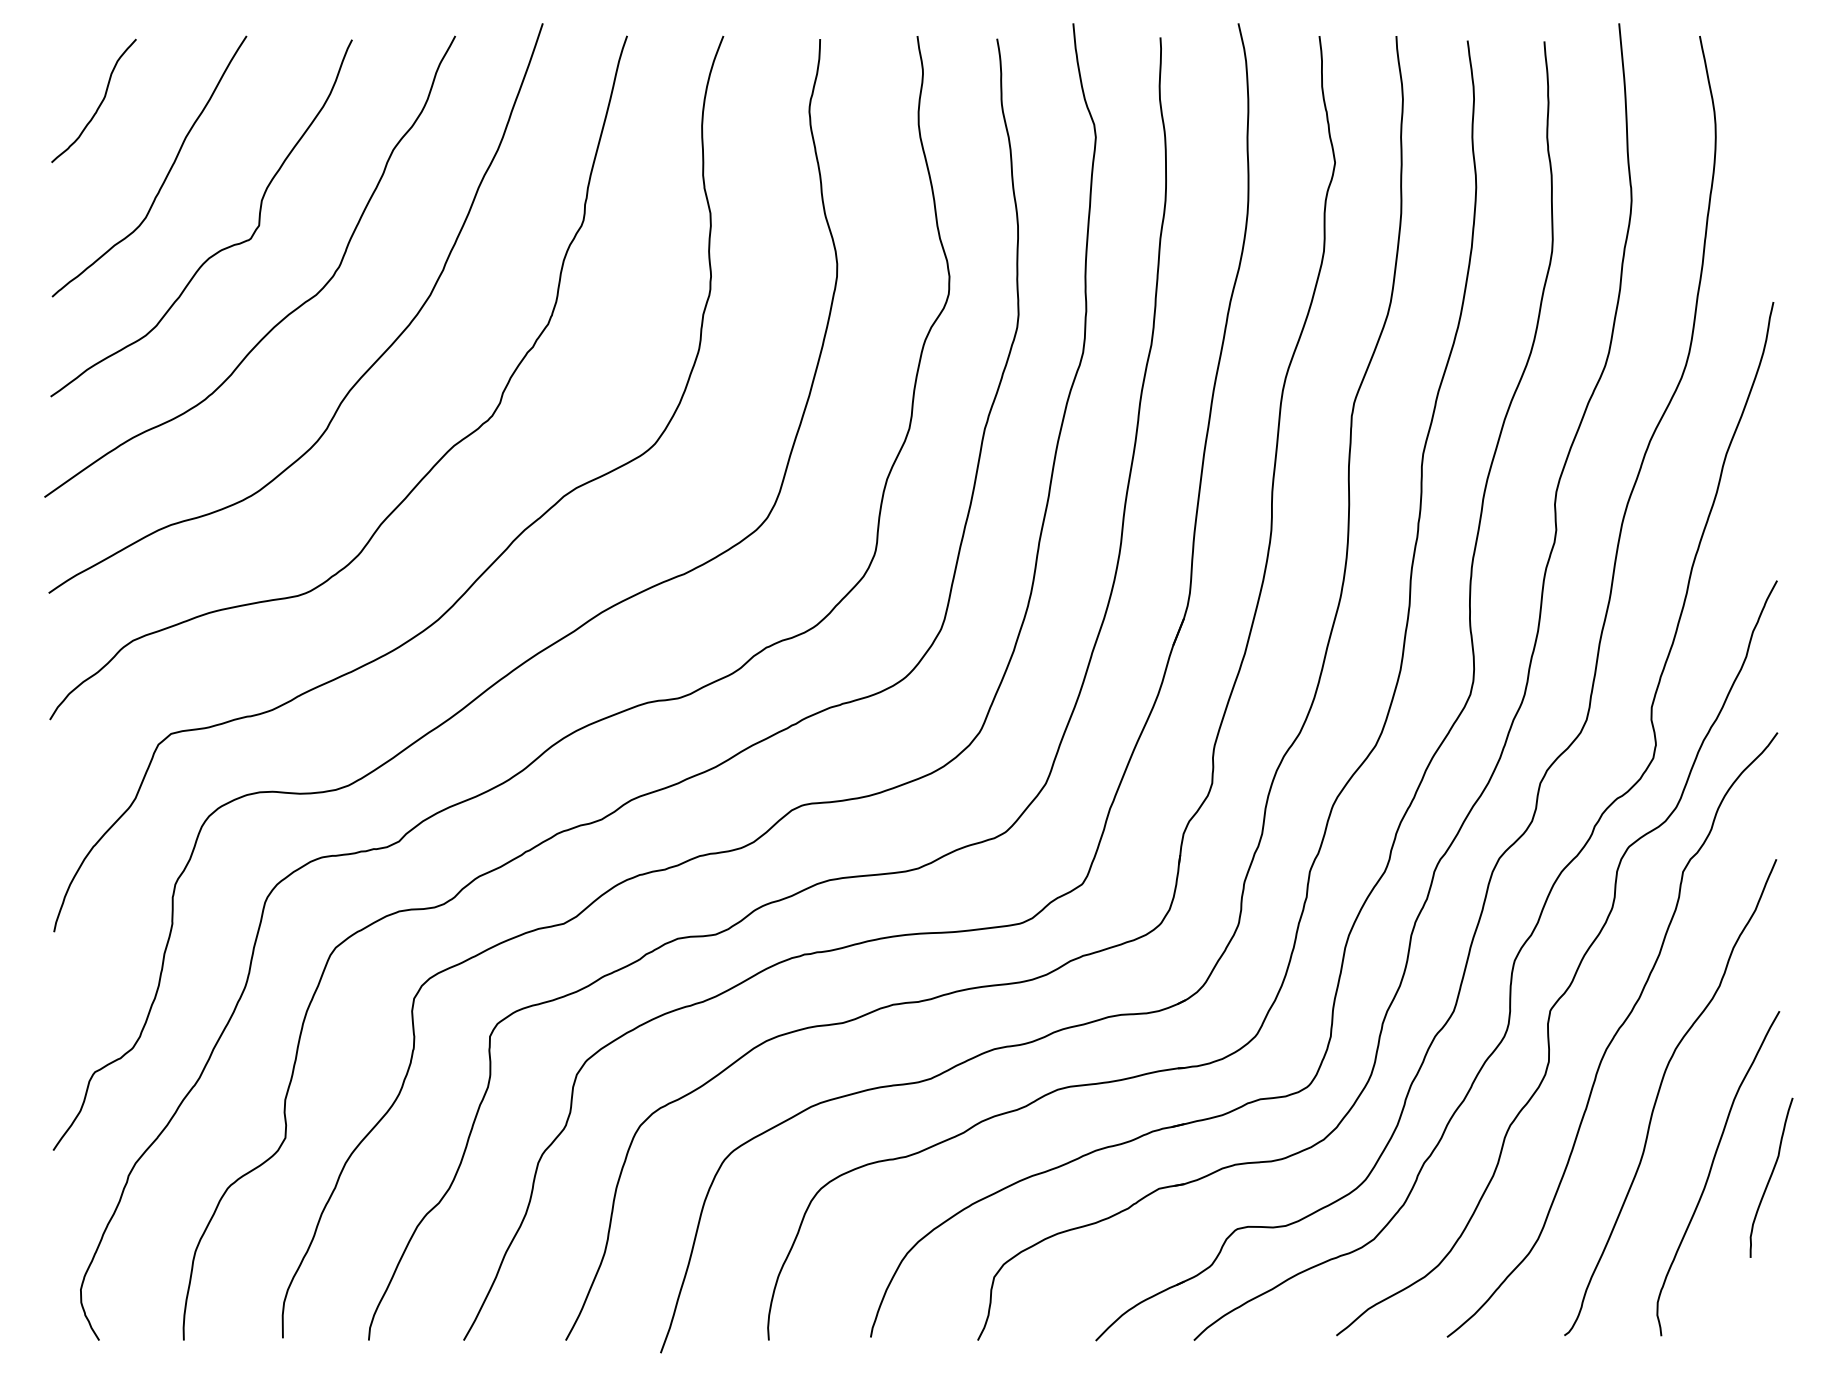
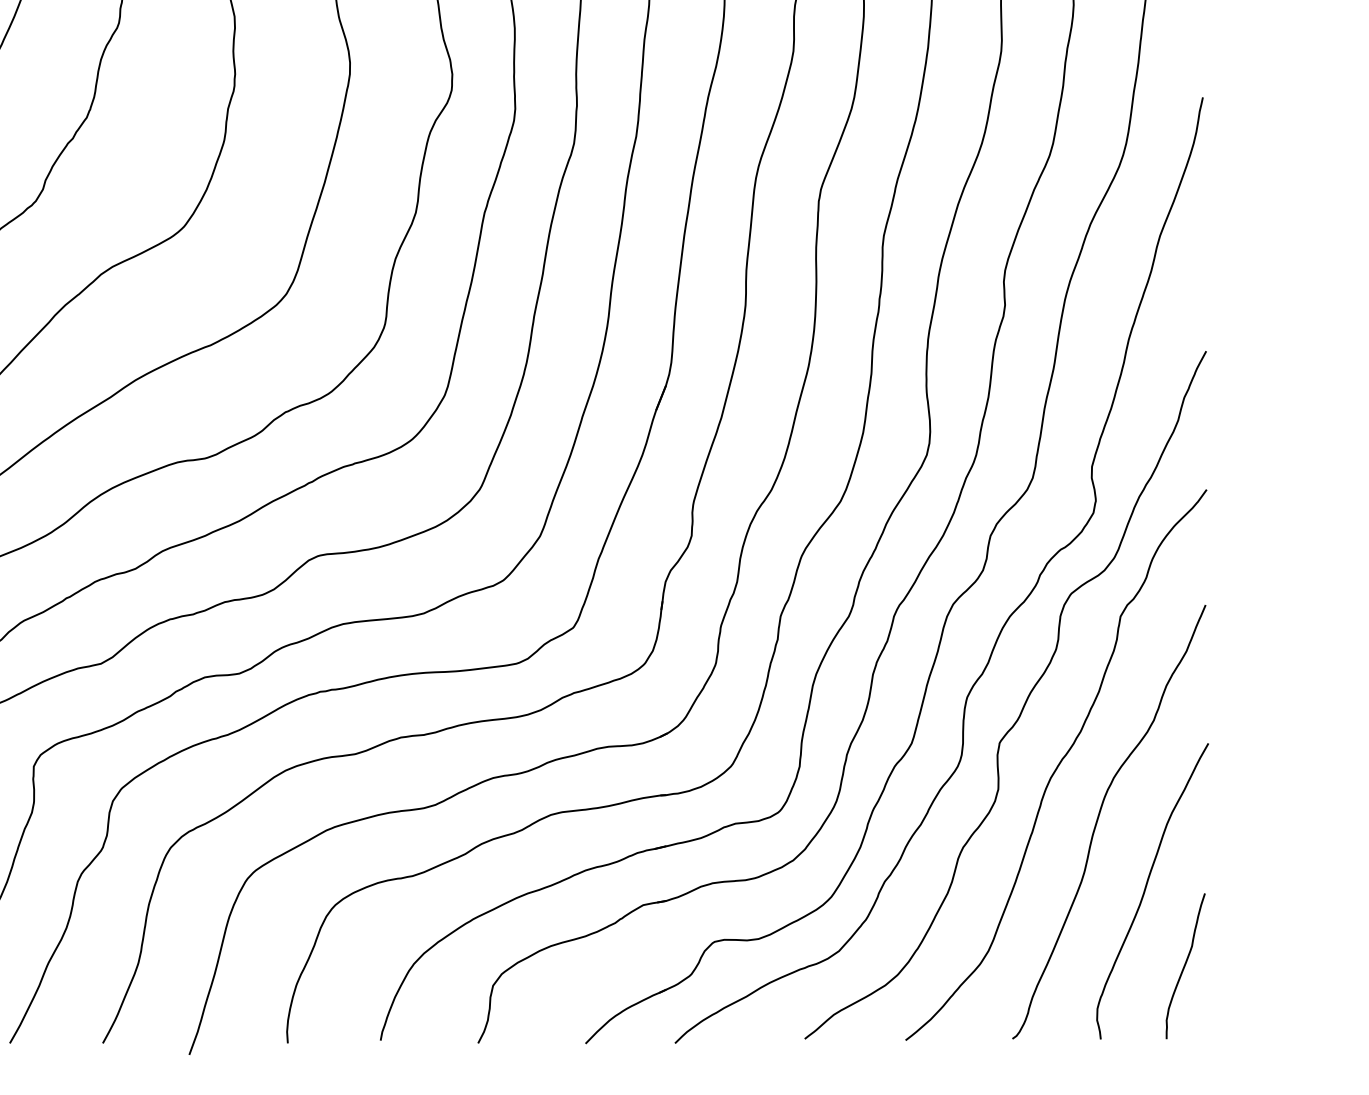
curve: (1771, 1177) -> (1185, 965), moved

